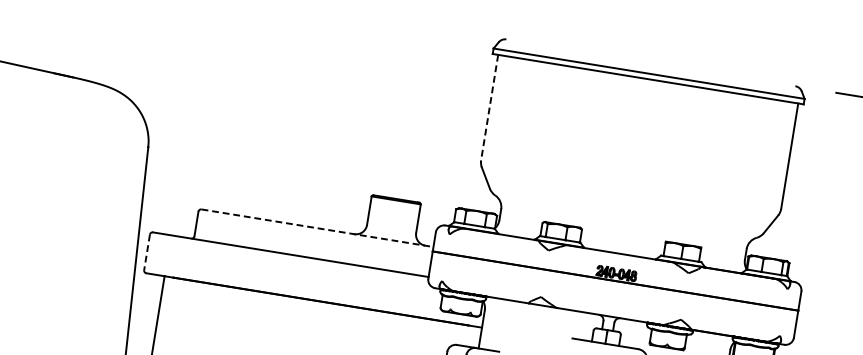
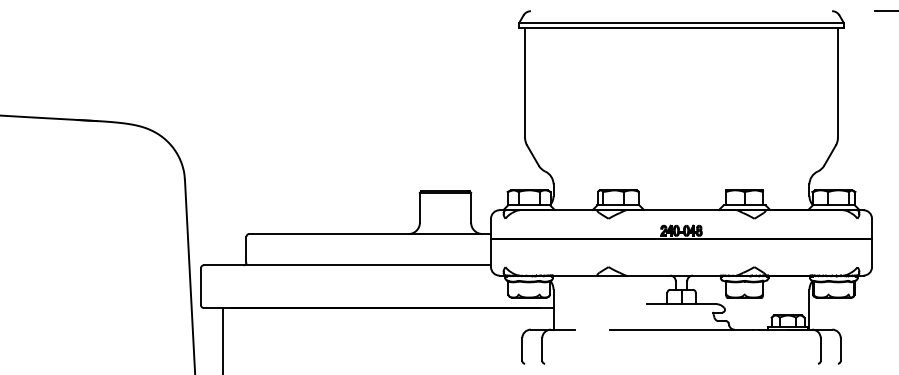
line: (489, 107) -> (525, 83), dashed -> solid
line: (317, 228) -> (370, 234), dashed -> solid
line: (147, 253) -> (201, 287), dashed -> solid

